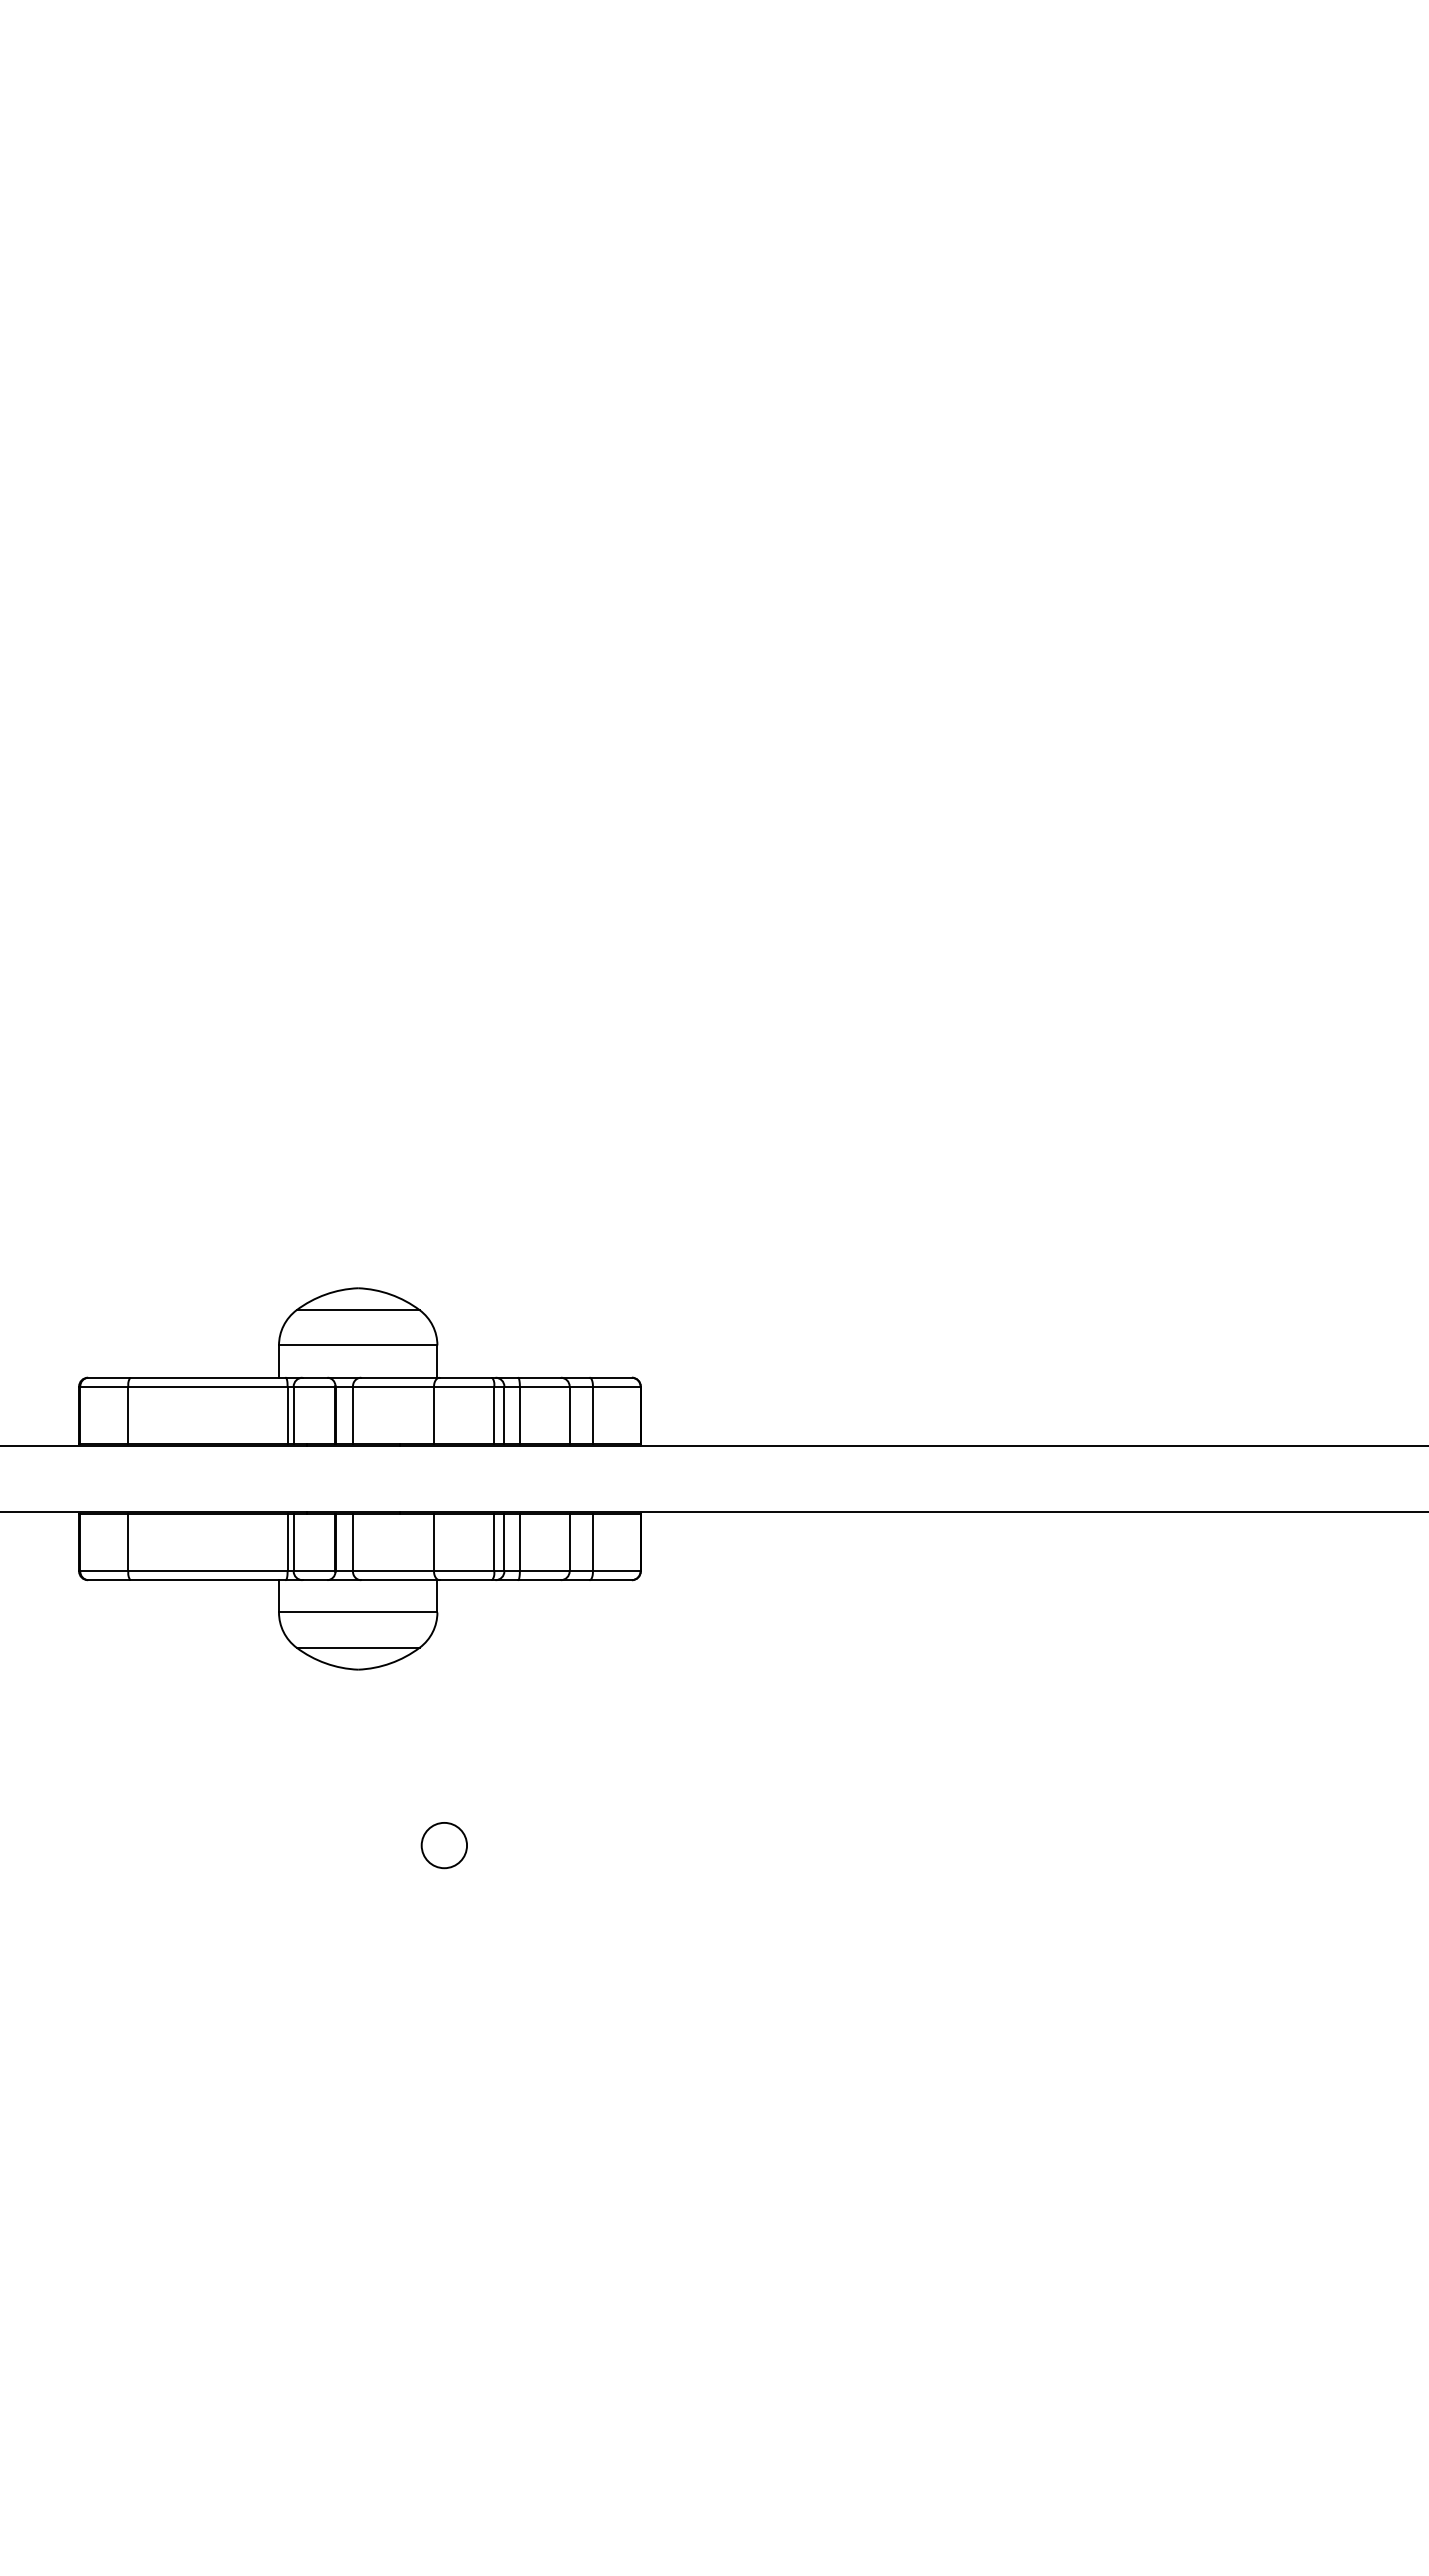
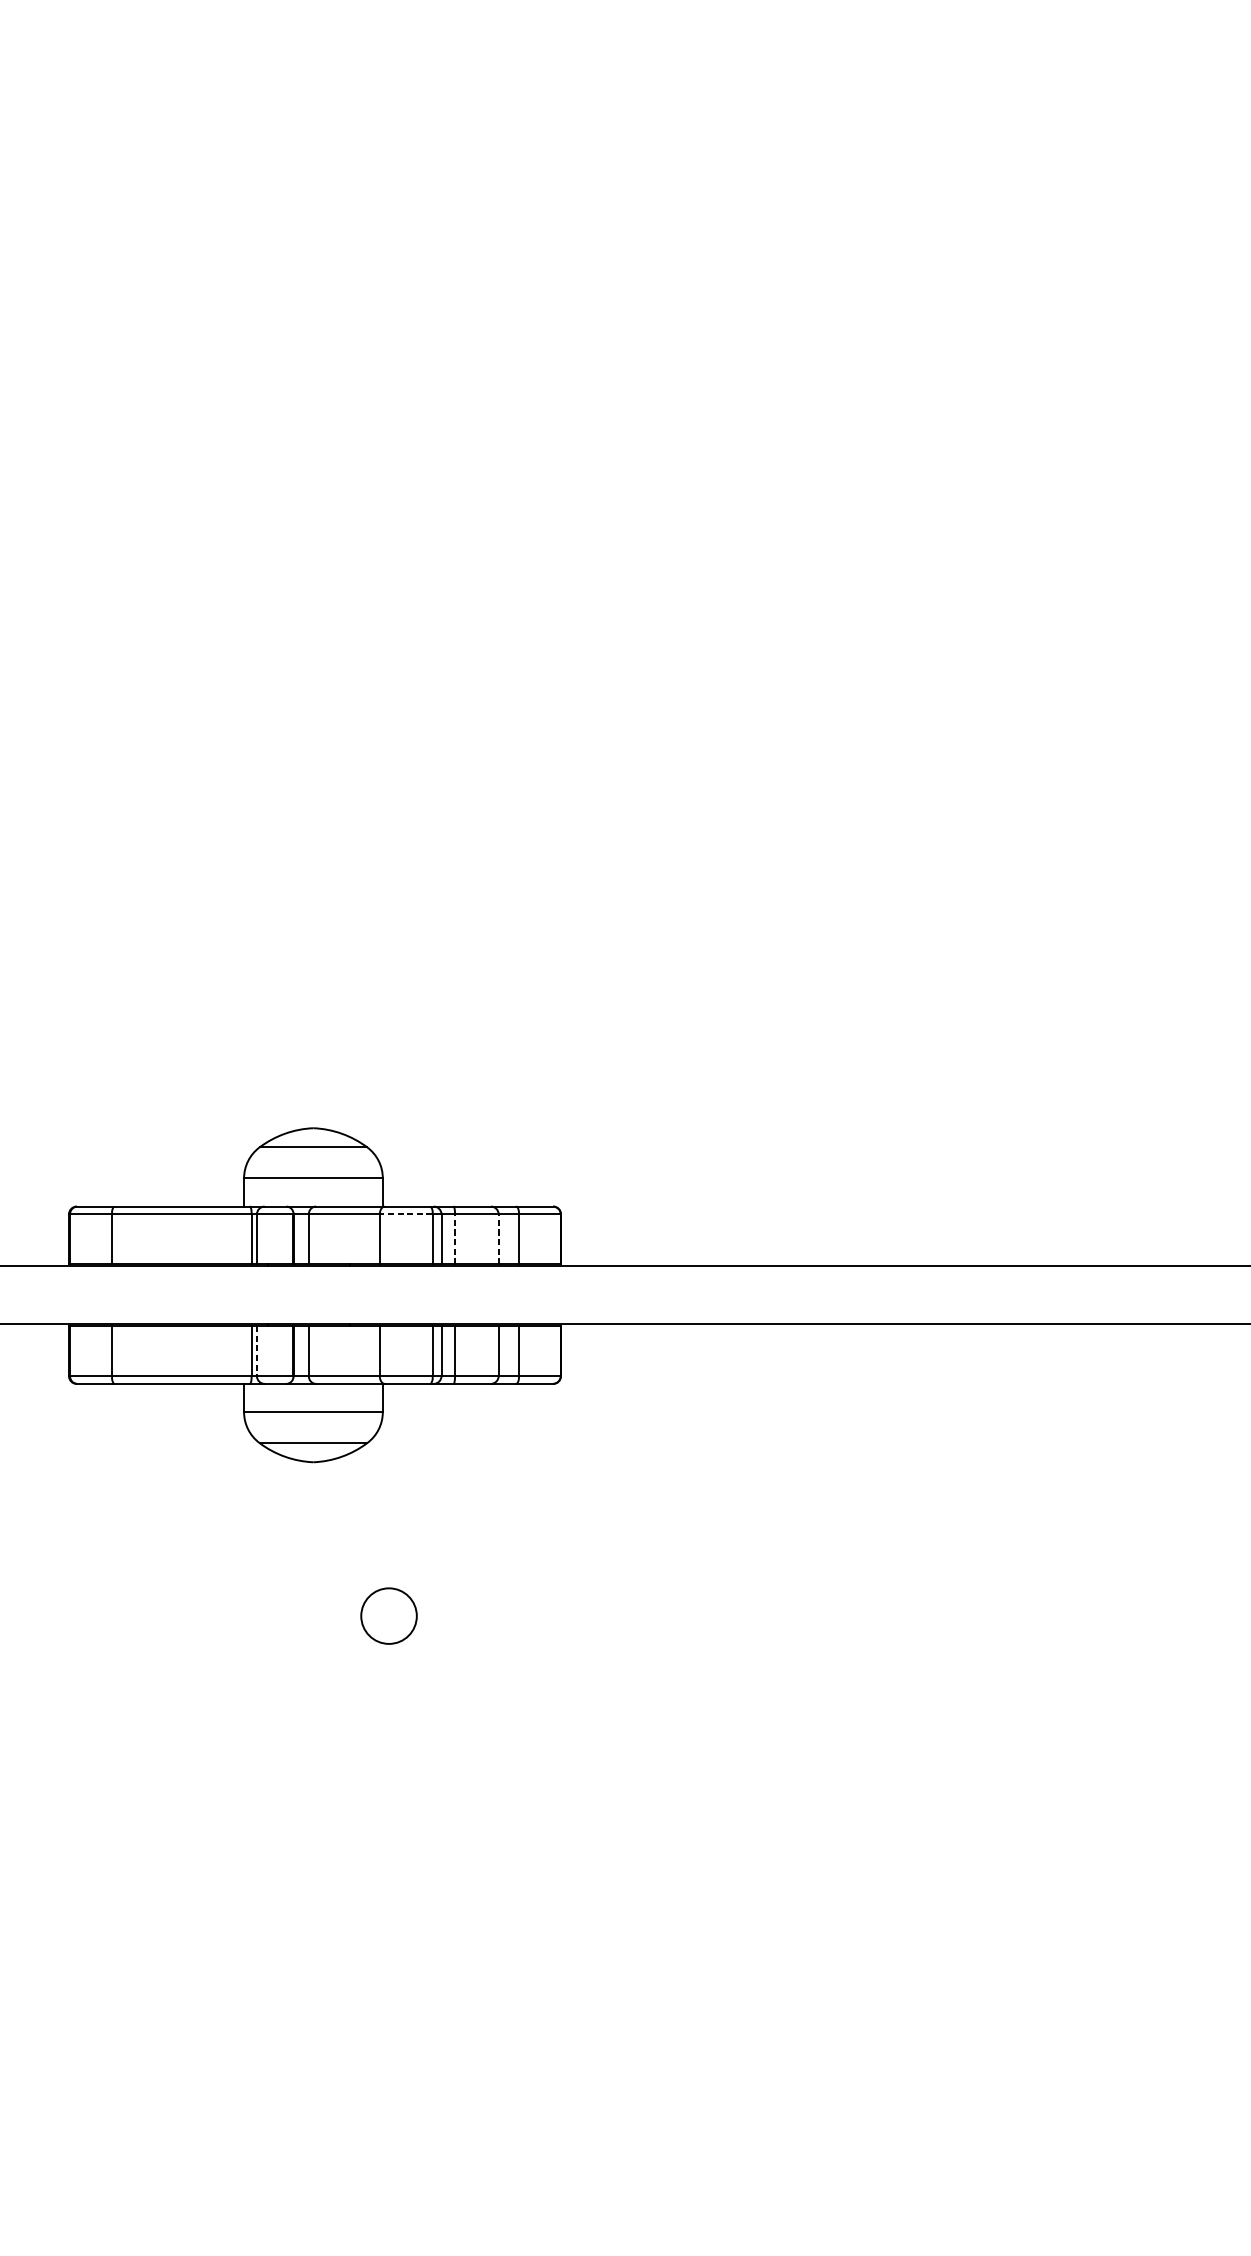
line: (463, 1386) -> (405, 1214), solid -> dashed
line: (519, 1415) -> (454, 1239), solid -> dashed
line: (569, 1415) -> (498, 1239), solid -> dashed
line: (293, 1542) -> (256, 1350), solid -> dashed
circle: (443, 1845) -> (388, 1616), size x1.4

